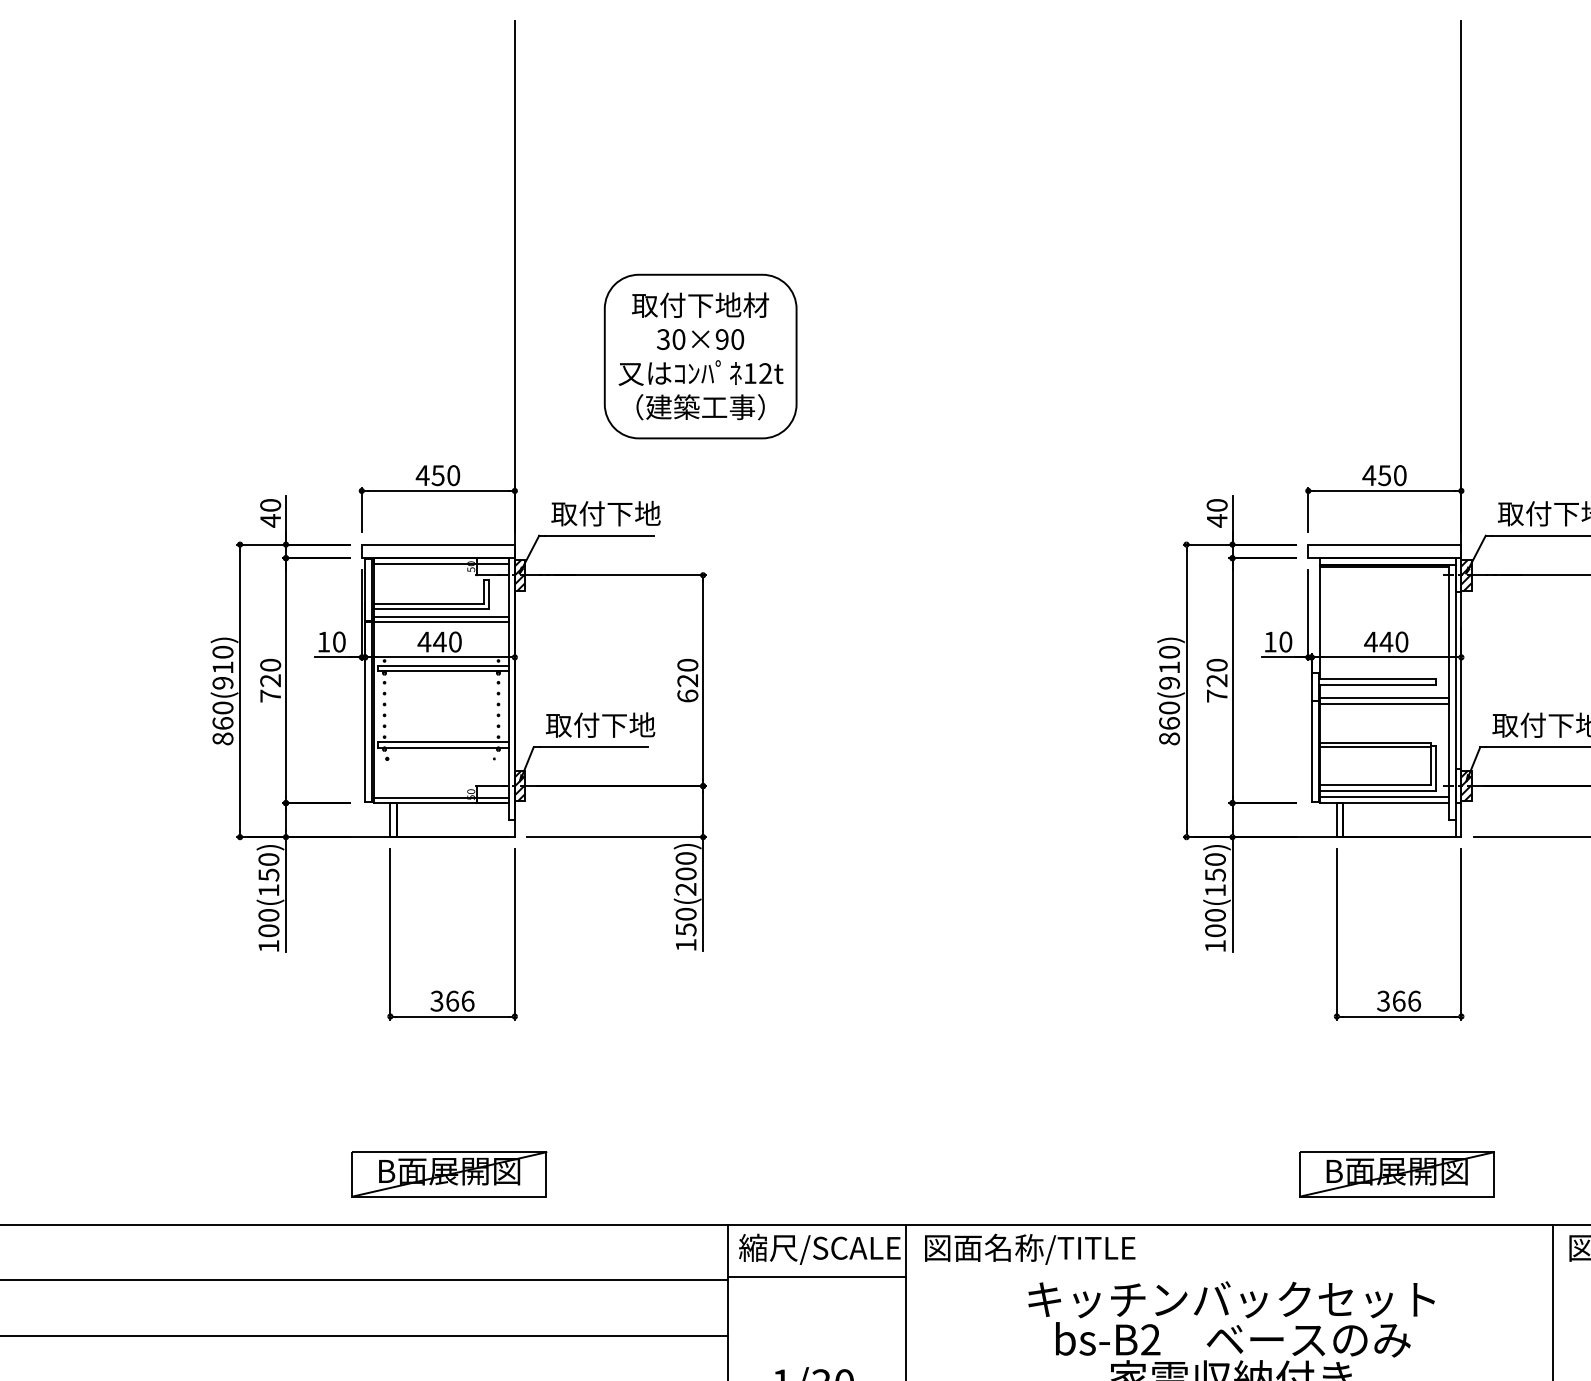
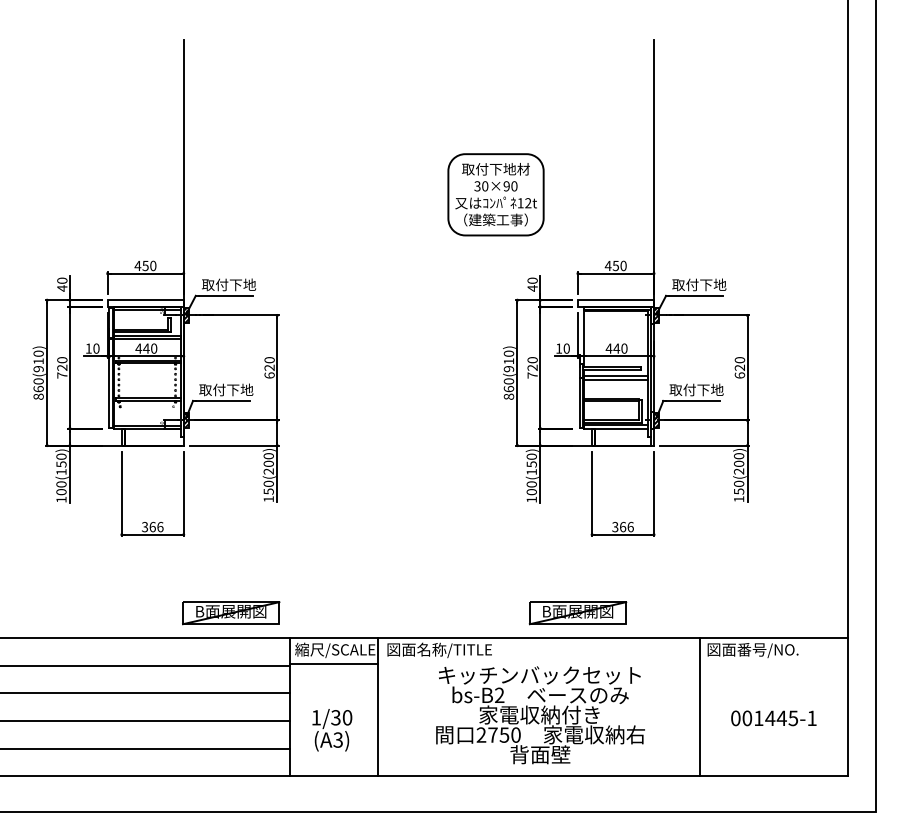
part: (699, 355) -> (495, 194), moved
part: (450, 1175) -> (231, 613), moved
part: (1395, 1175) -> (577, 613), moved

